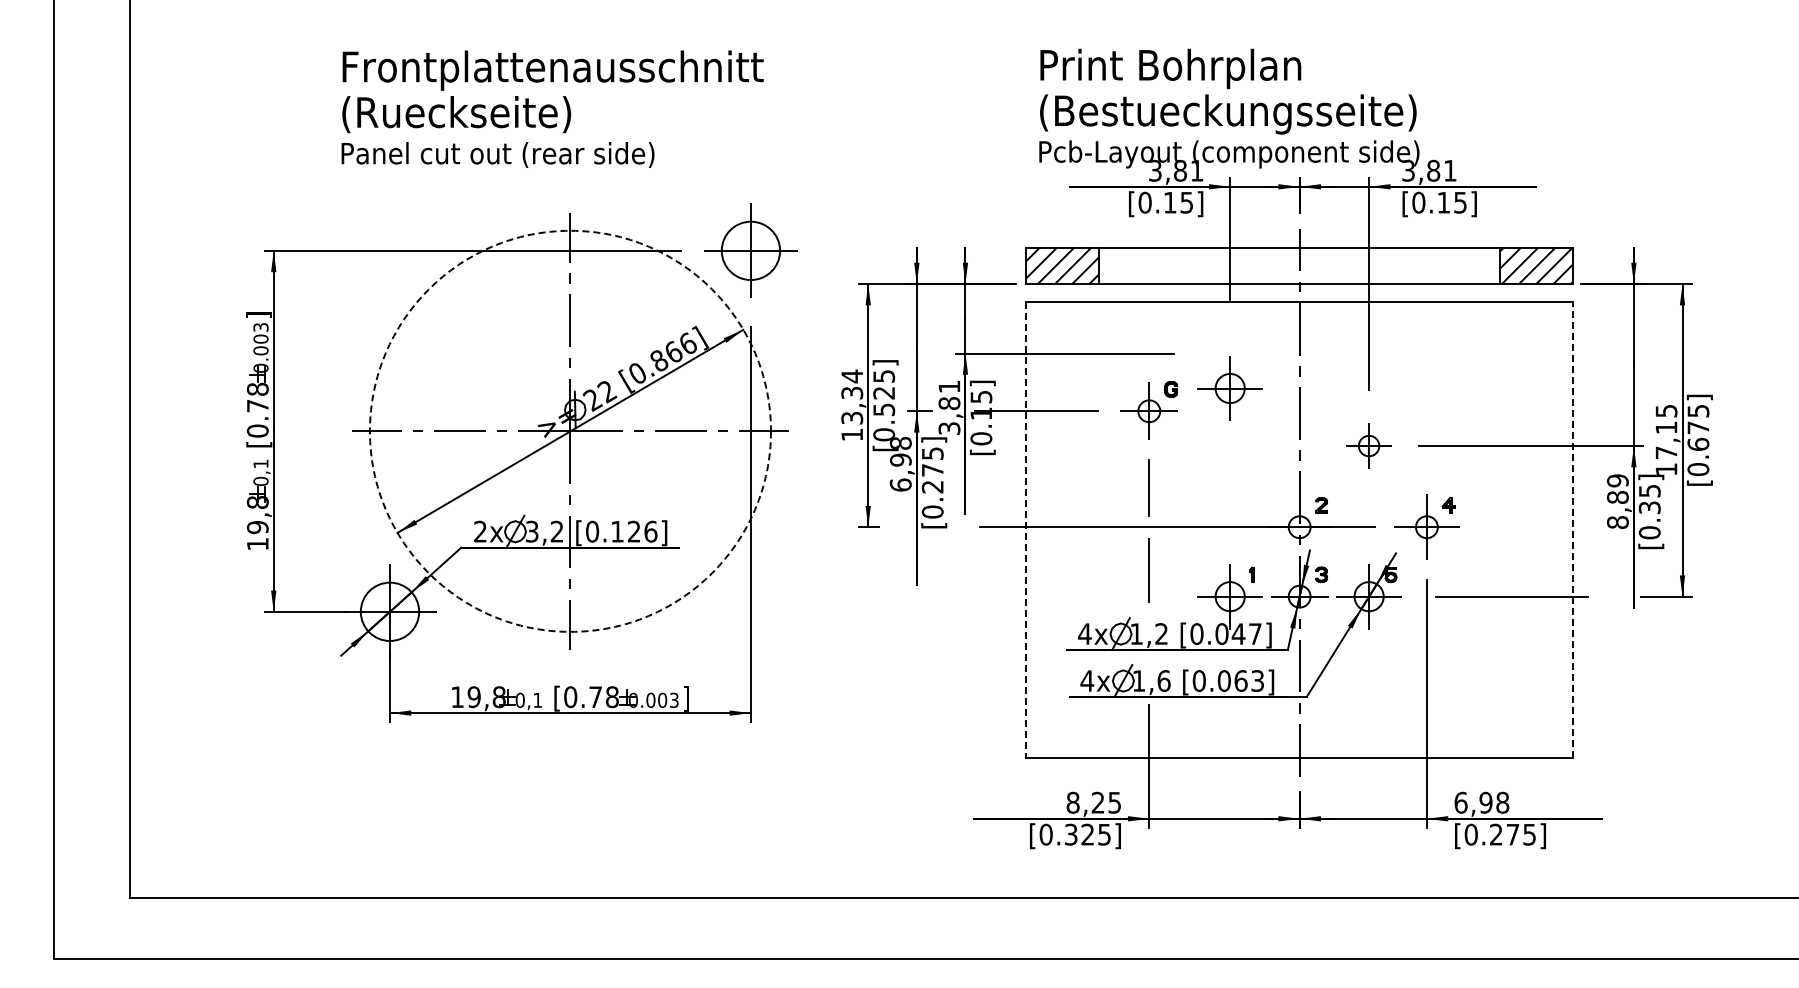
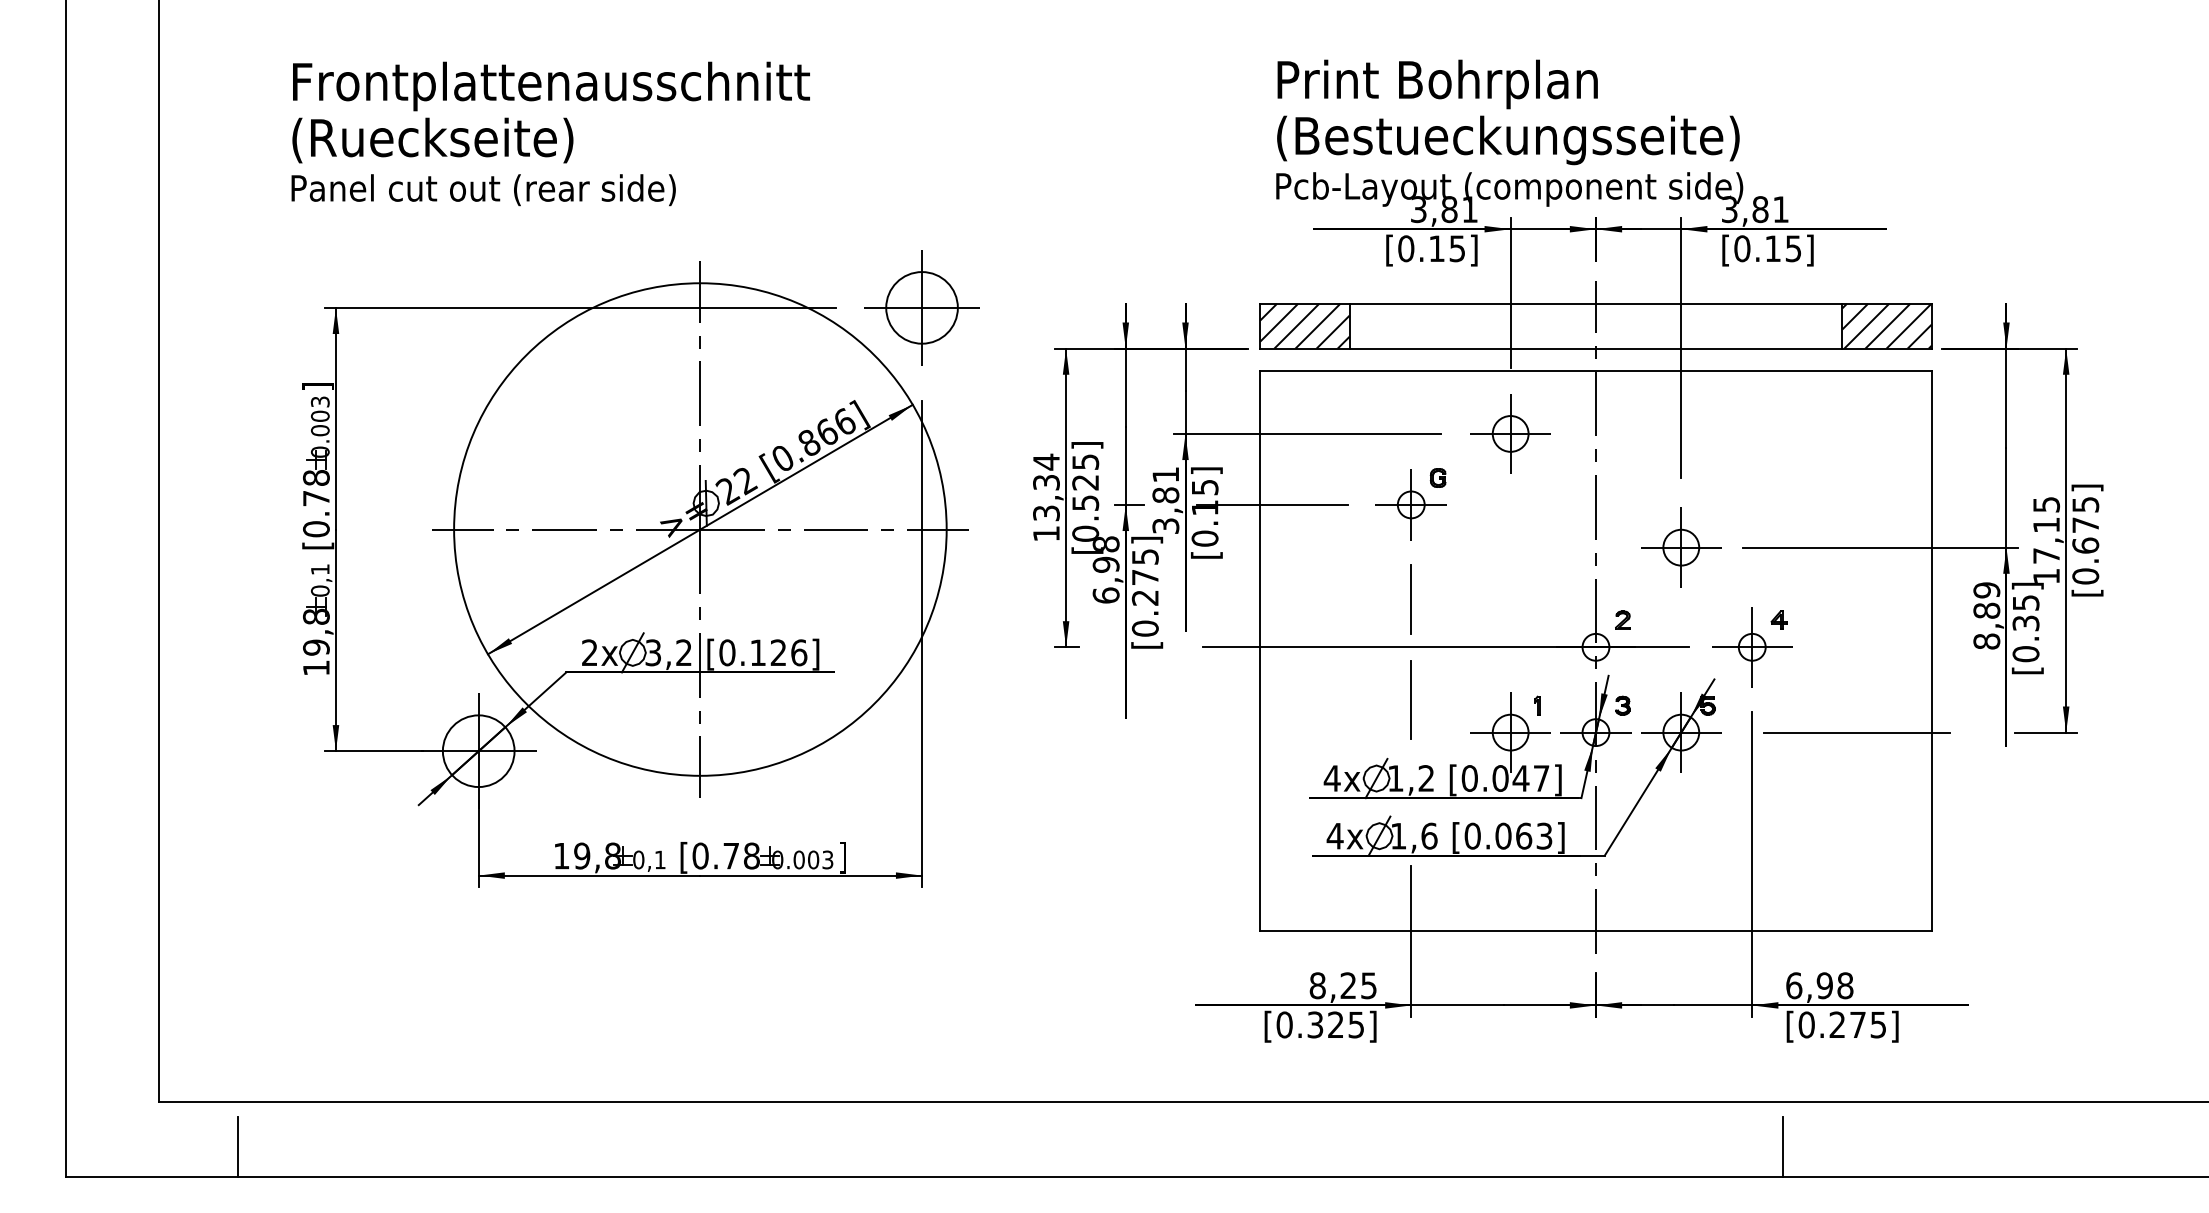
text: (552, 108) -> (550, 133), moved
part: (1229, 388) -> (1509, 433), moved
circle: (570, 430) -> (700, 528), dashed -> solid
part: (1368, 445) -> (1680, 546), size x1.43
line: (1026, 530) -> (1260, 651), dashed -> solid
line: (1573, 530) -> (1932, 651), dashed -> solid
line: (193, 933) -> (237, 1146), added
line: (1451, 933) -> (1782, 1146), added

